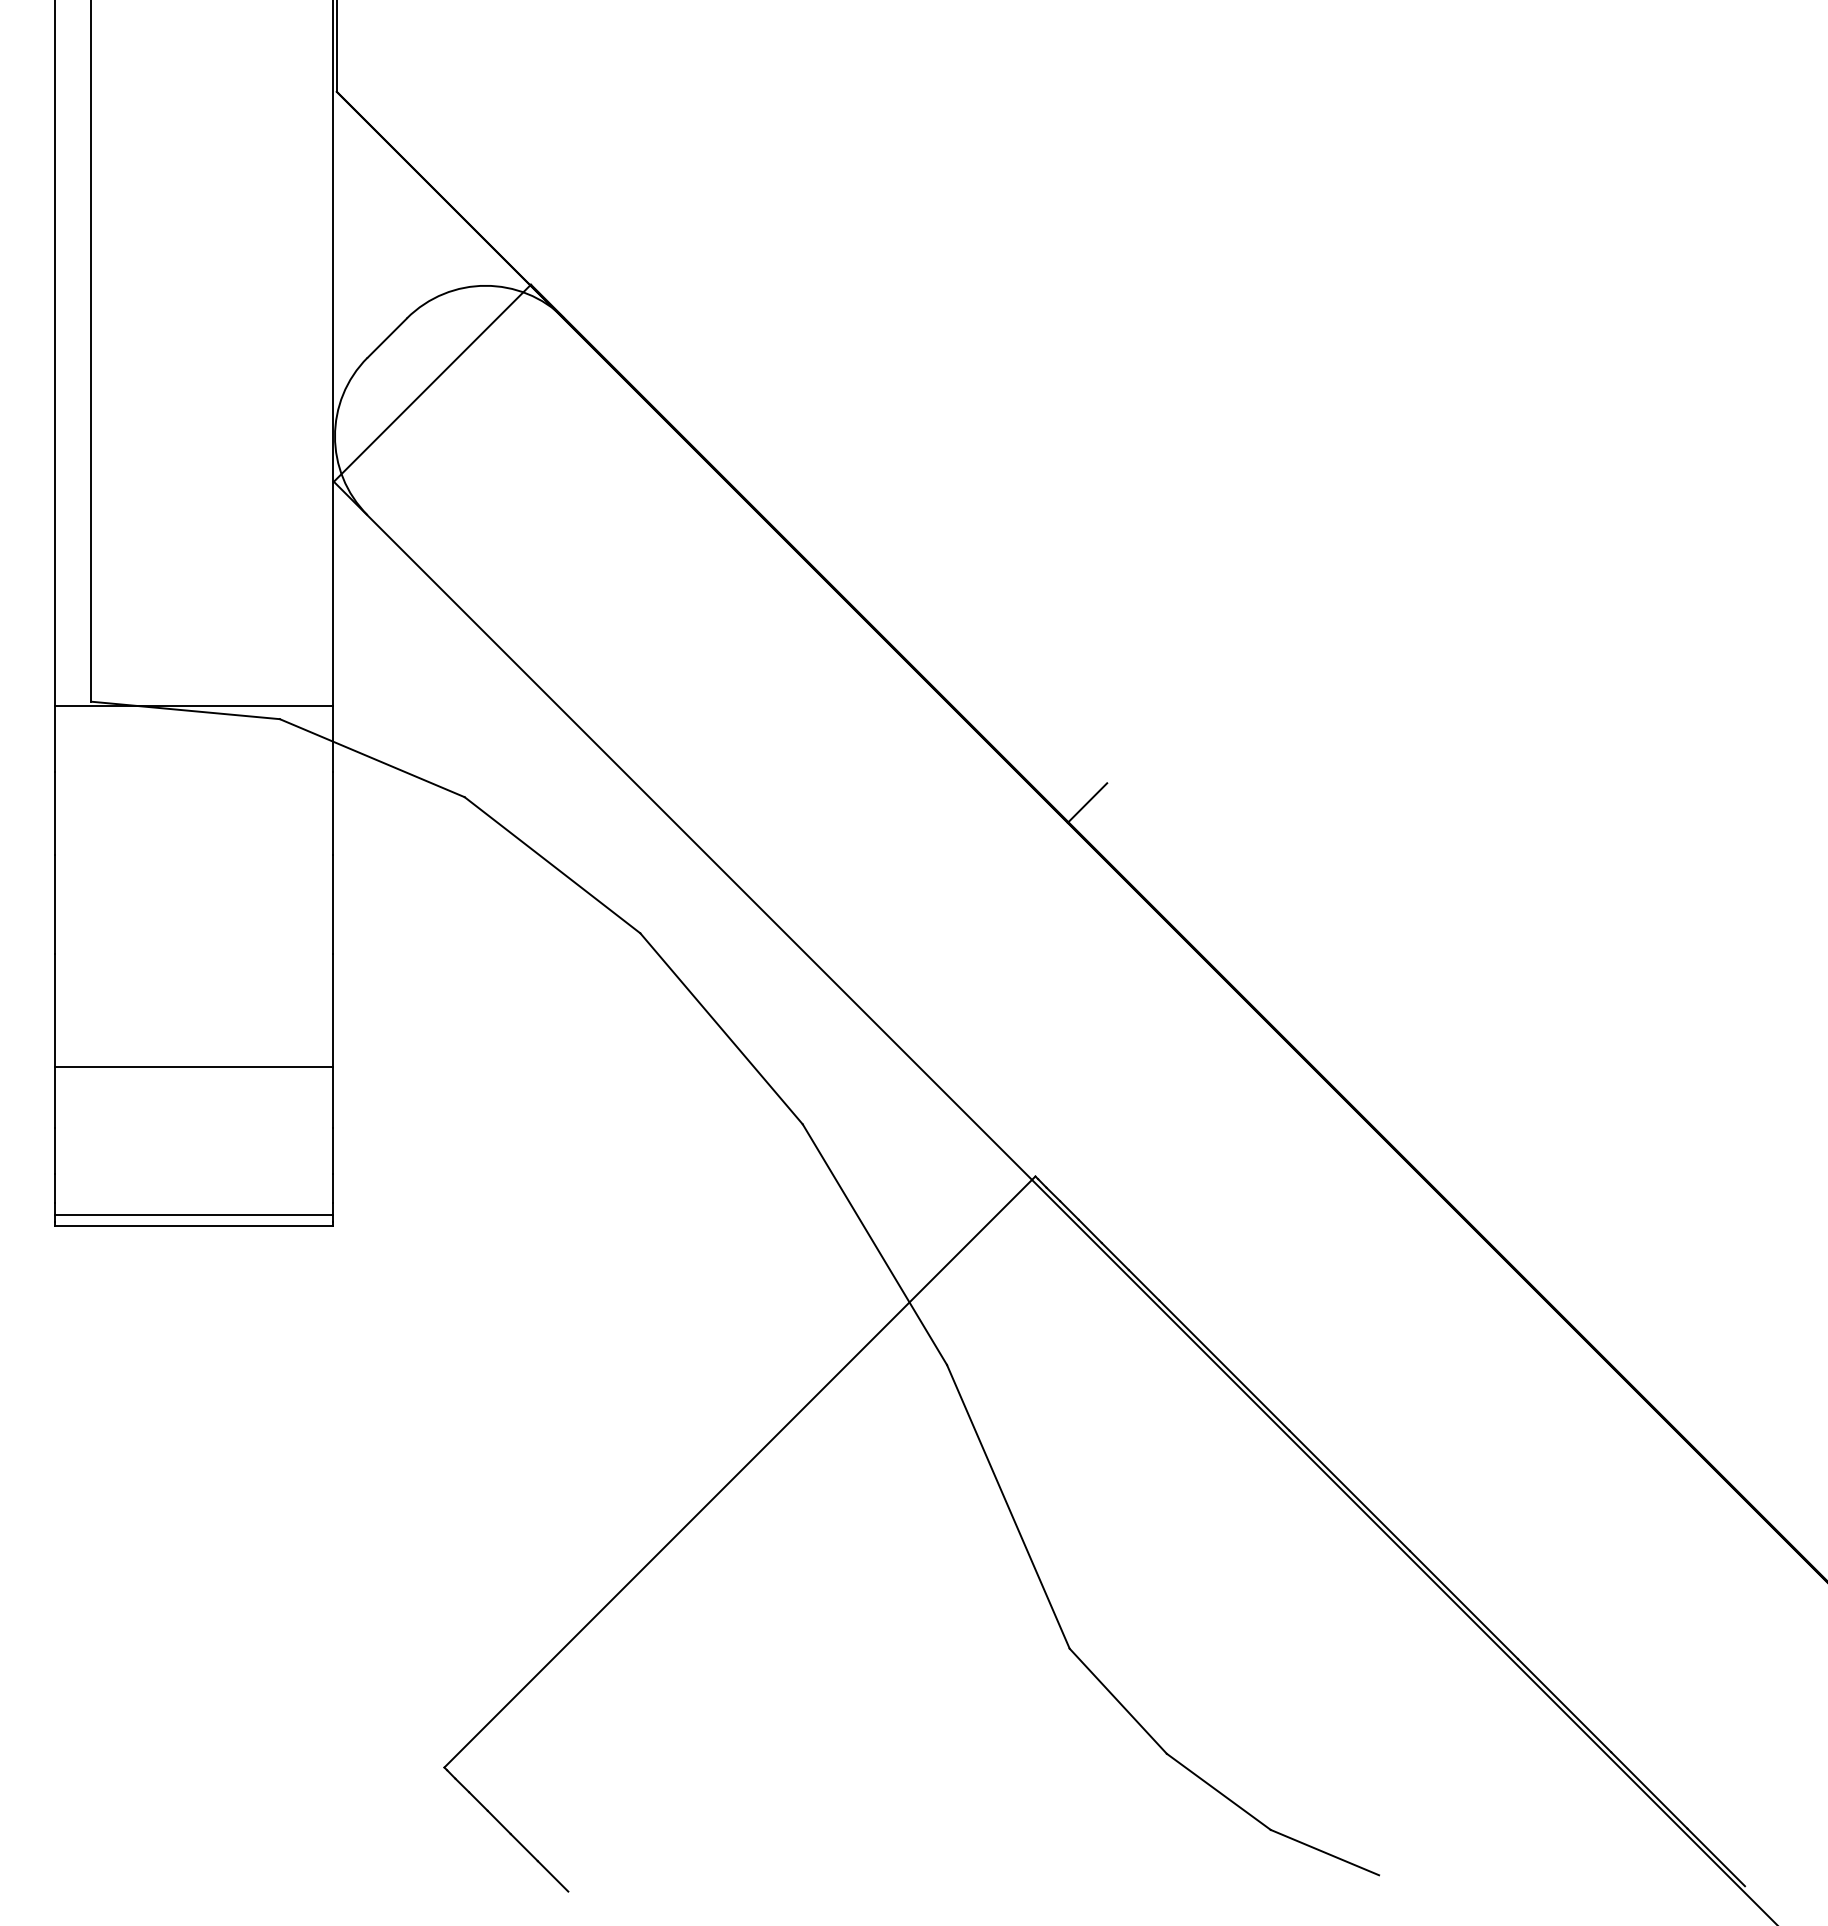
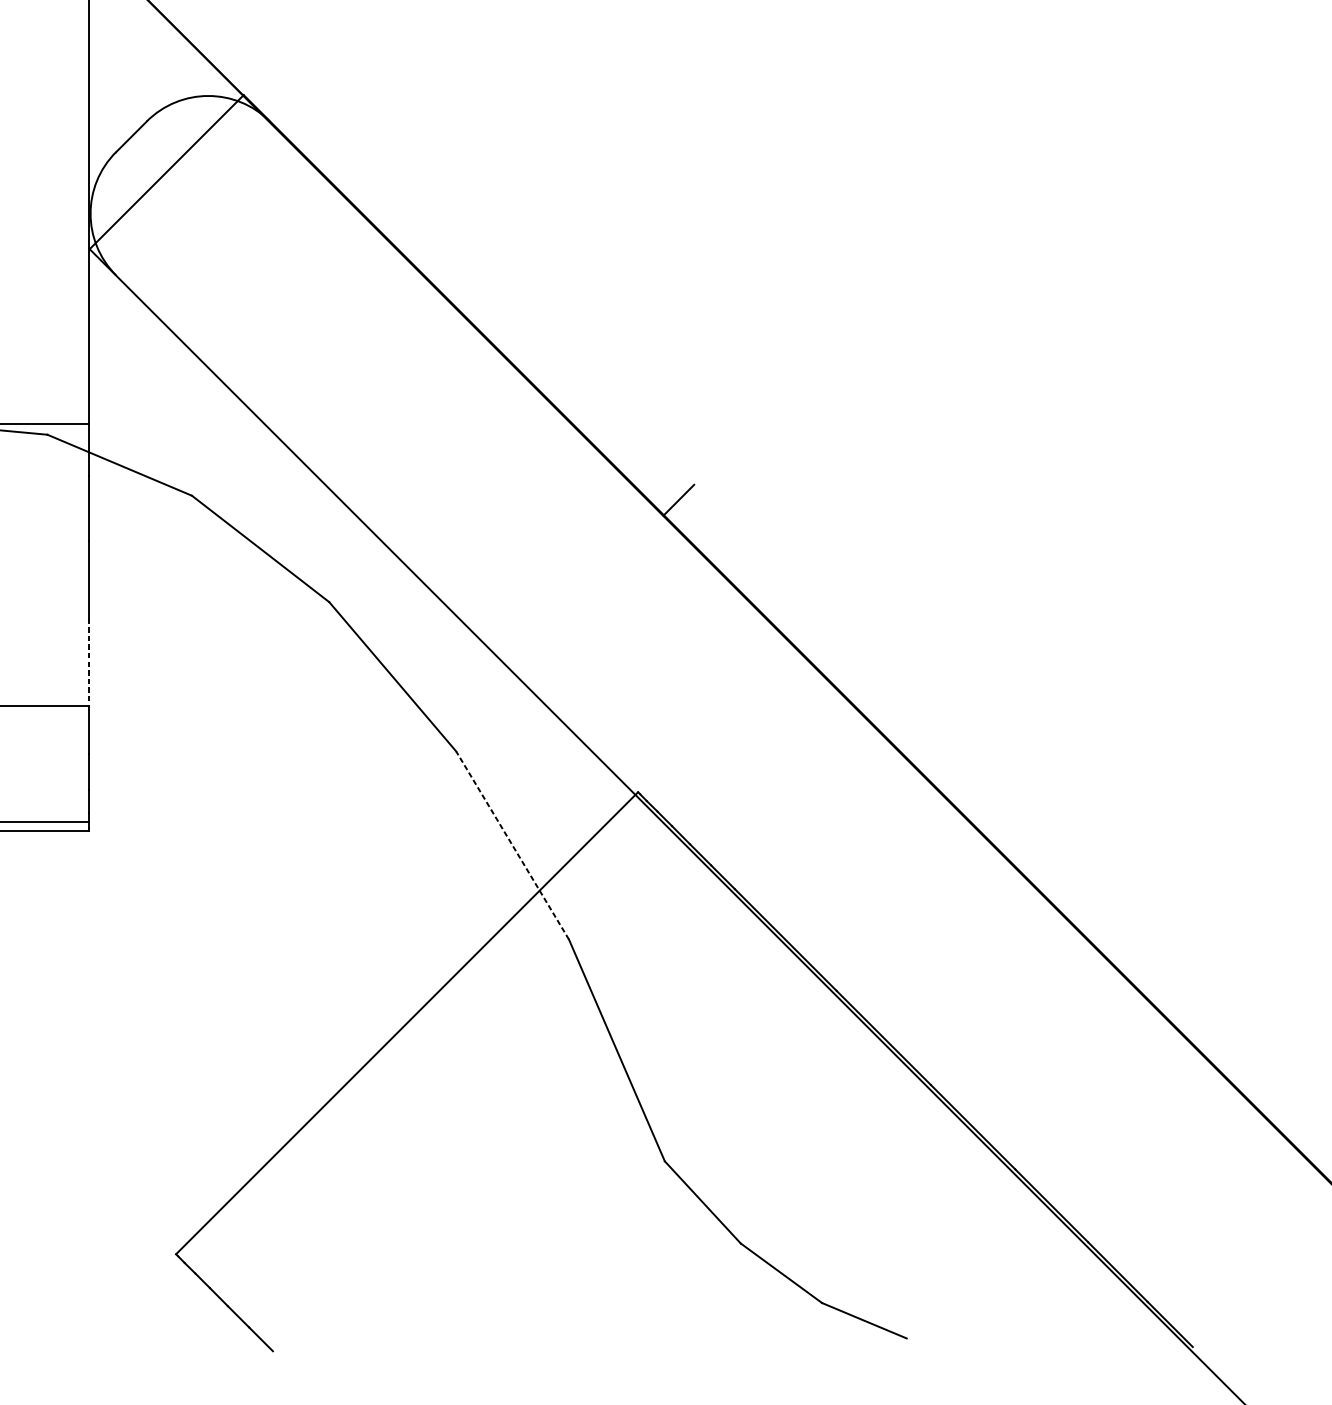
line: (333, 1011) -> (89, 663), solid -> dashed
line: (874, 1244) -> (512, 845), solid -> dashed

